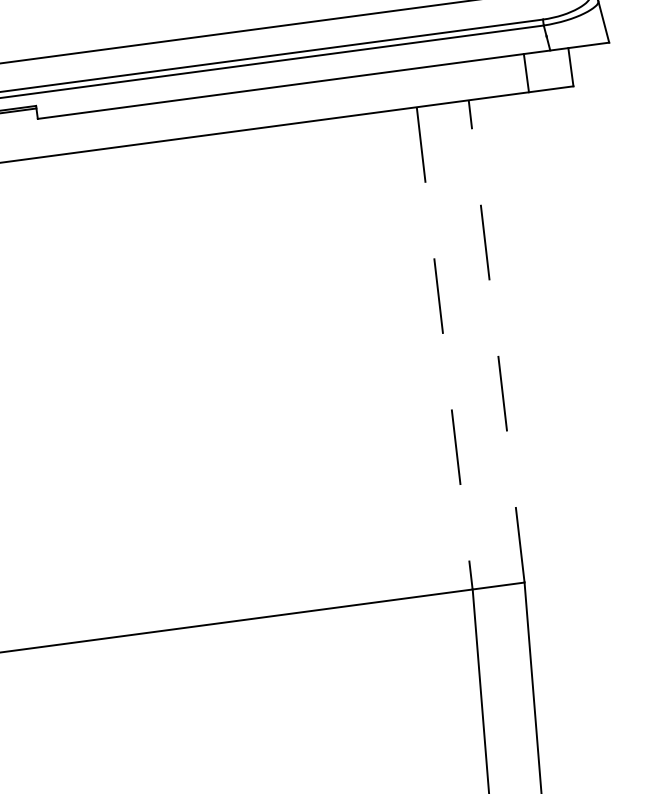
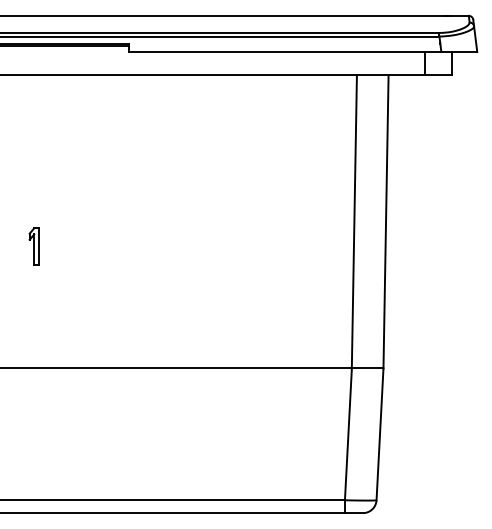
line: (497, 340) -> (386, 221), dashed -> solid
line: (444, 347) -> (354, 221), dashed -> solid

